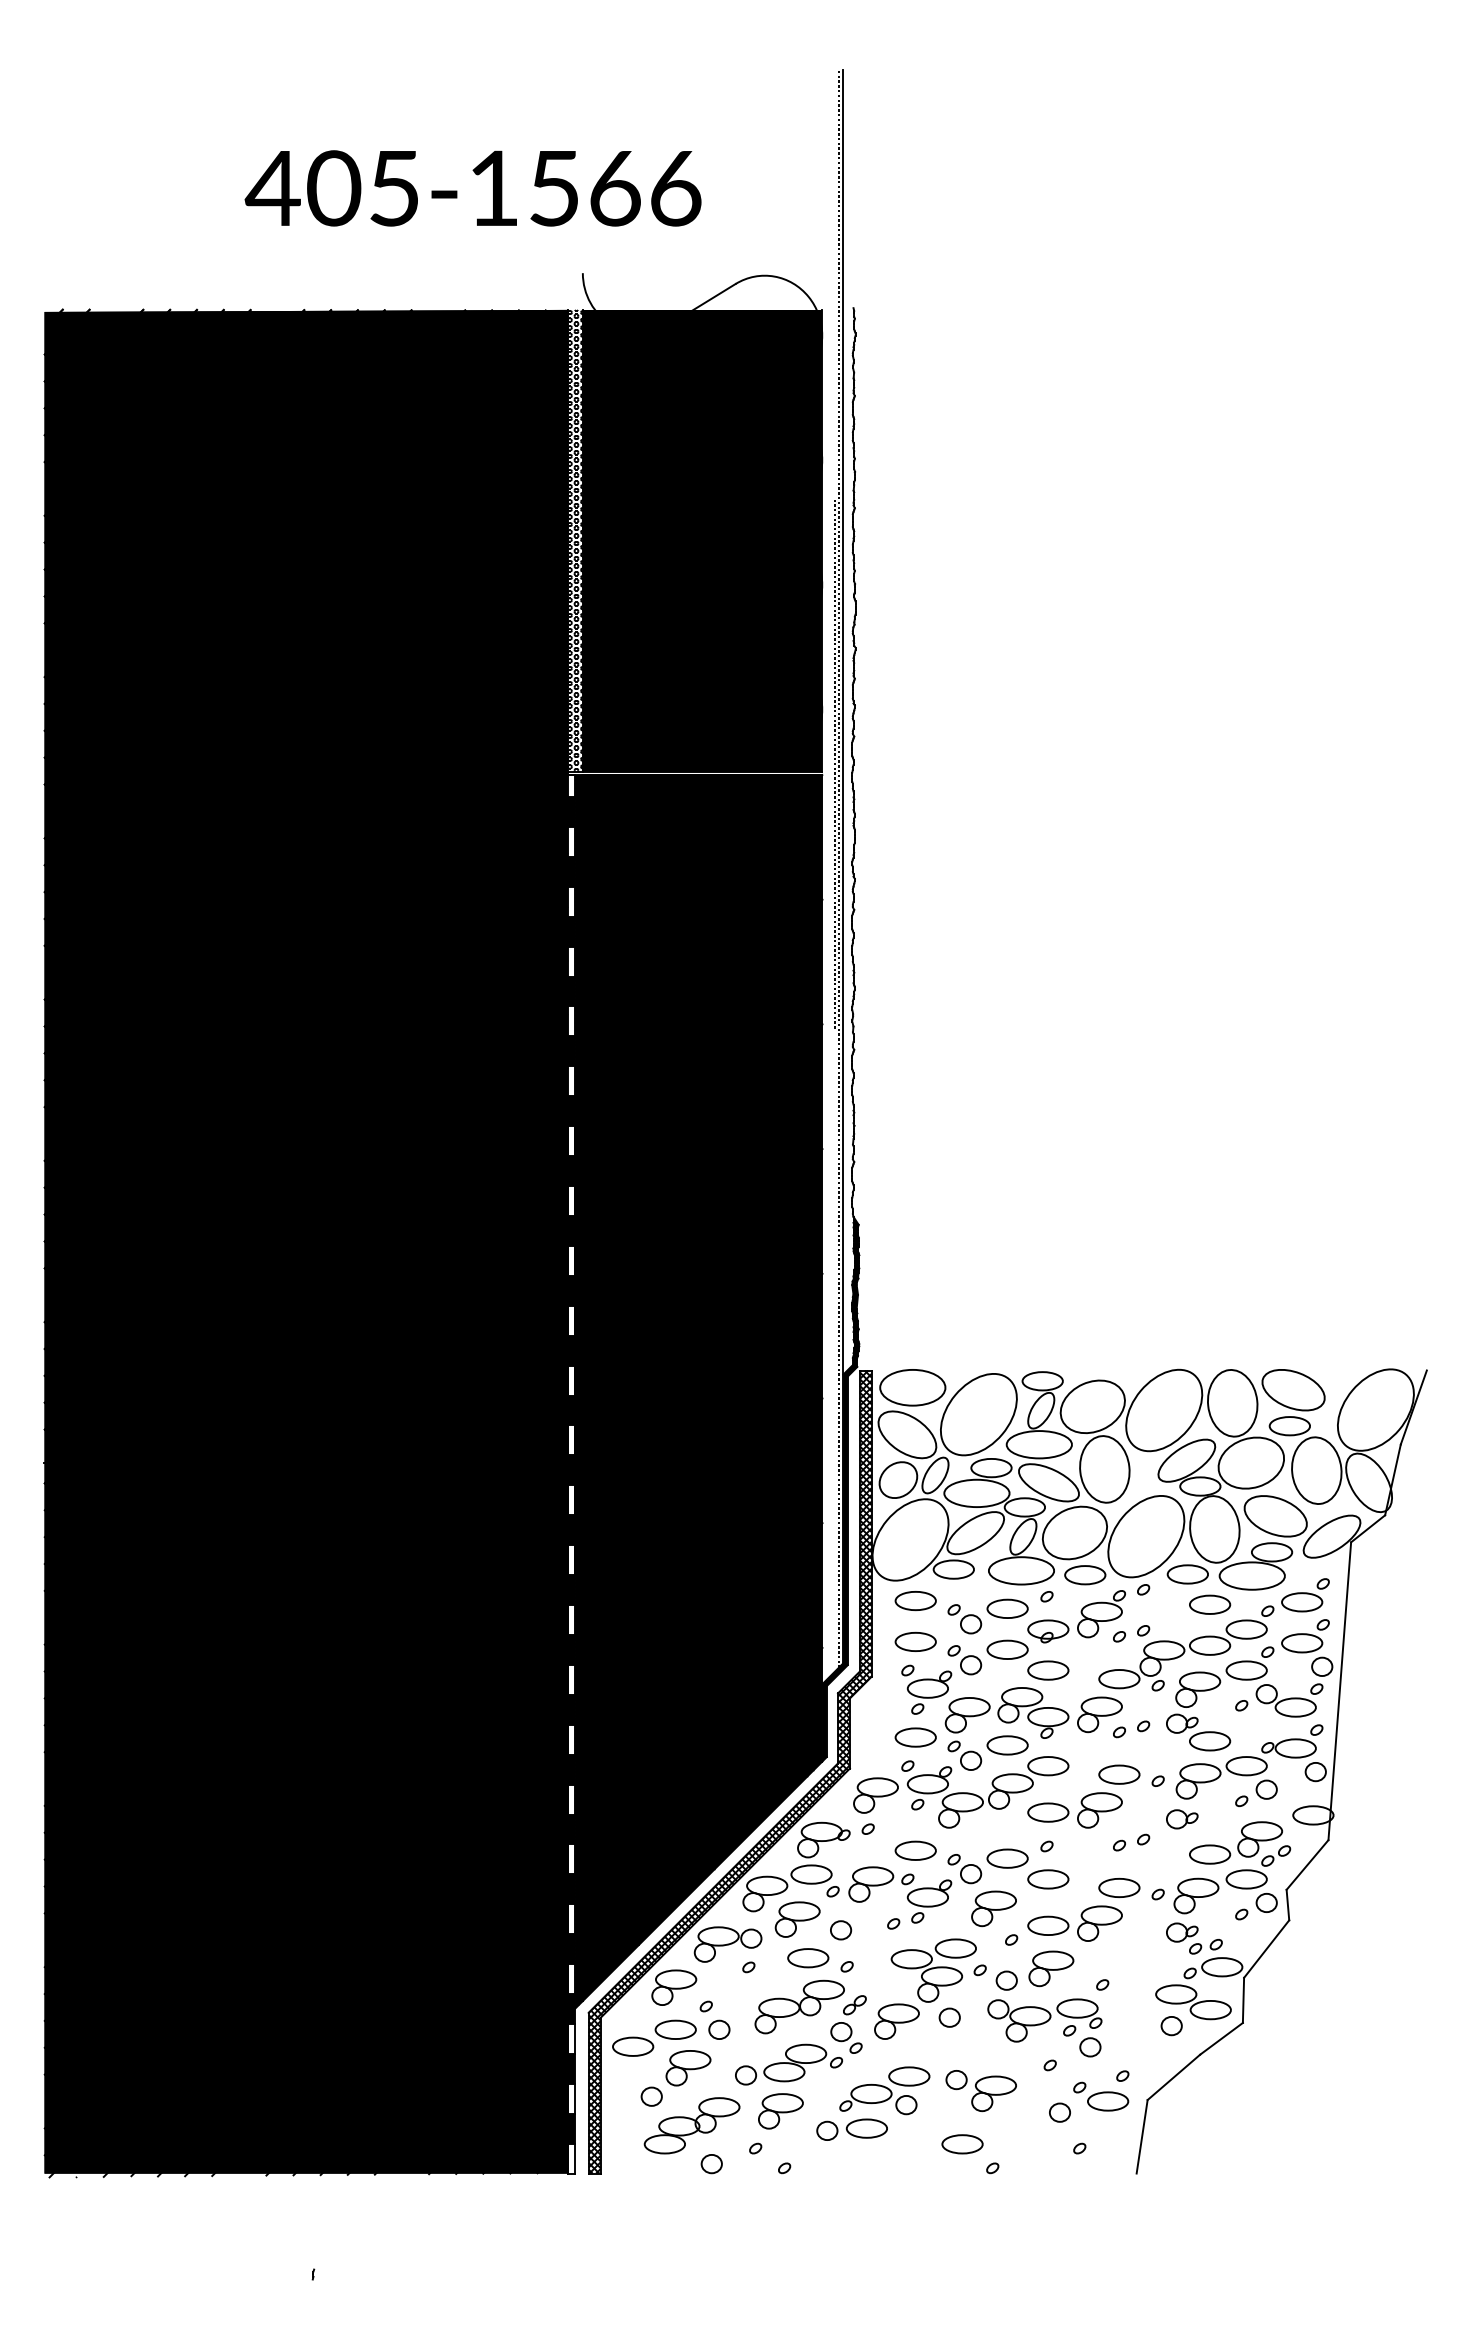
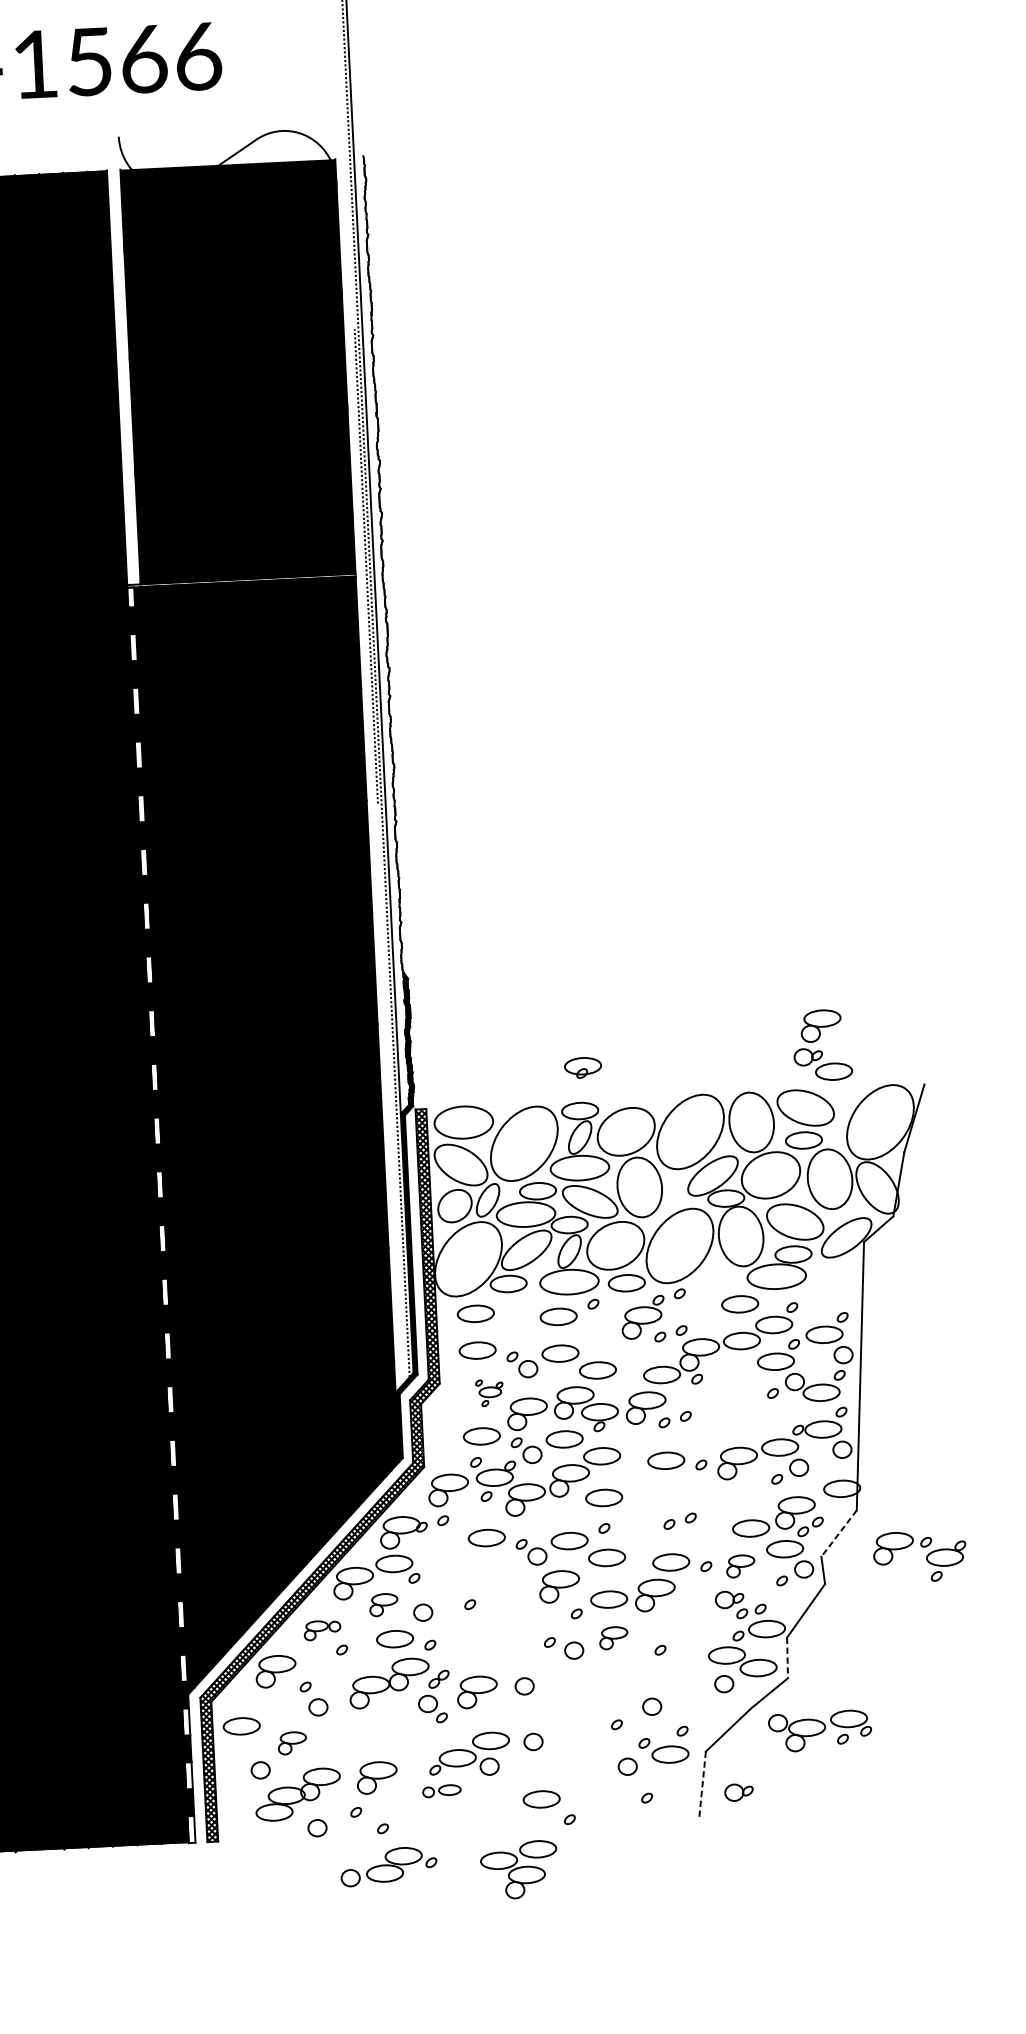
hatch: (574, 540) -> (123, 377), removed
part: (1187, 1574) -> (718, 1278), removed
part: (1305, 1595) -> (825, 1291), removed
part: (964, 1619) -> (520, 1328), removed
part: (1048, 1631) -> (583, 1067), moved
part: (926, 1689) -> (489, 1392), size x0.6
part: (1197, 1717) -> (821, 1050), moved
part: (1099, 1810) -> (649, 1493), removed
part: (1182, 1819) -> (739, 1792), moved
line: (1307, 1865) -> (839, 1534), solid -> dashed
part: (1196, 1895) -> (740, 1565), size x0.7
part: (906, 1897) -> (925, 1558), moved
part: (797, 1919) -> (383, 1604), size x0.7
part: (727, 1944) -> (321, 1630), size x0.6
part: (1051, 1968) -> (613, 1637), size x0.7
part: (933, 1970) -> (519, 1869), moved
line: (1243, 2000) -> (787, 1658), solid -> dashed
part: (1044, 2020) -> (819, 1731), moved
part: (675, 2029) -> (279, 1708), removed
part: (788, 2064) -> (388, 1866), moved
part: (688, 2068) -> (292, 1743), size x0.7
part: (993, 2093) -> (567, 1752), removed
part: (851, 2129) -> (441, 1791), size x0.6
line: (1142, 2137) -> (702, 1785), solid -> dashed

